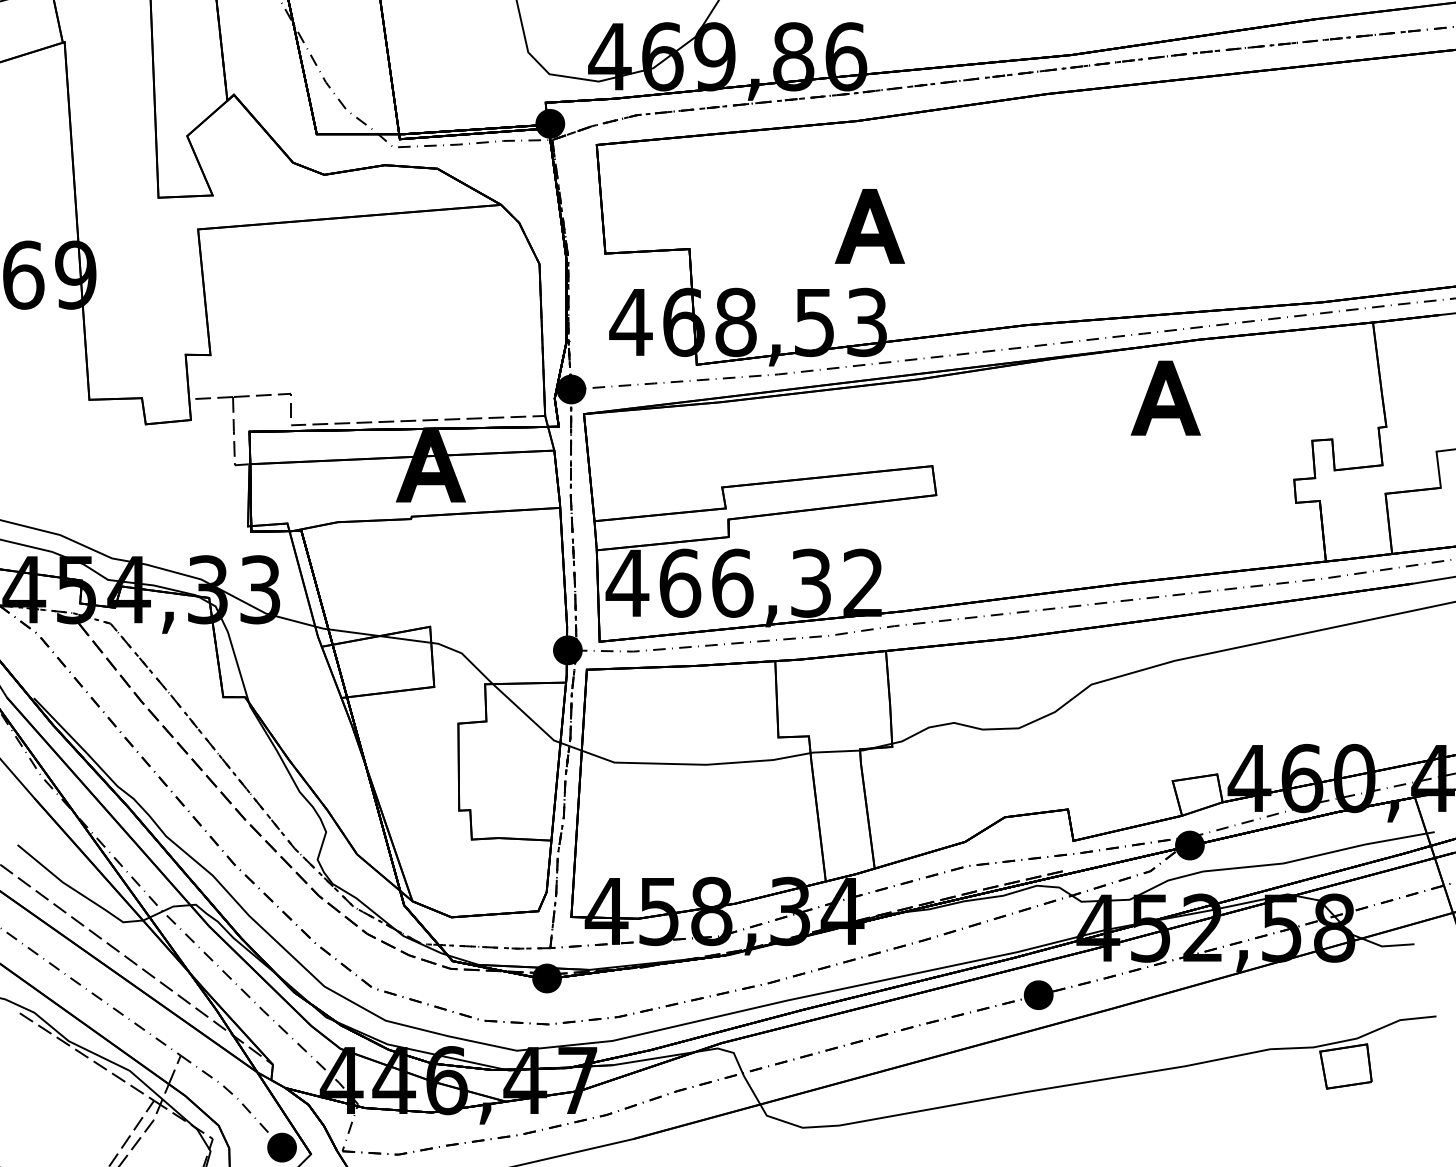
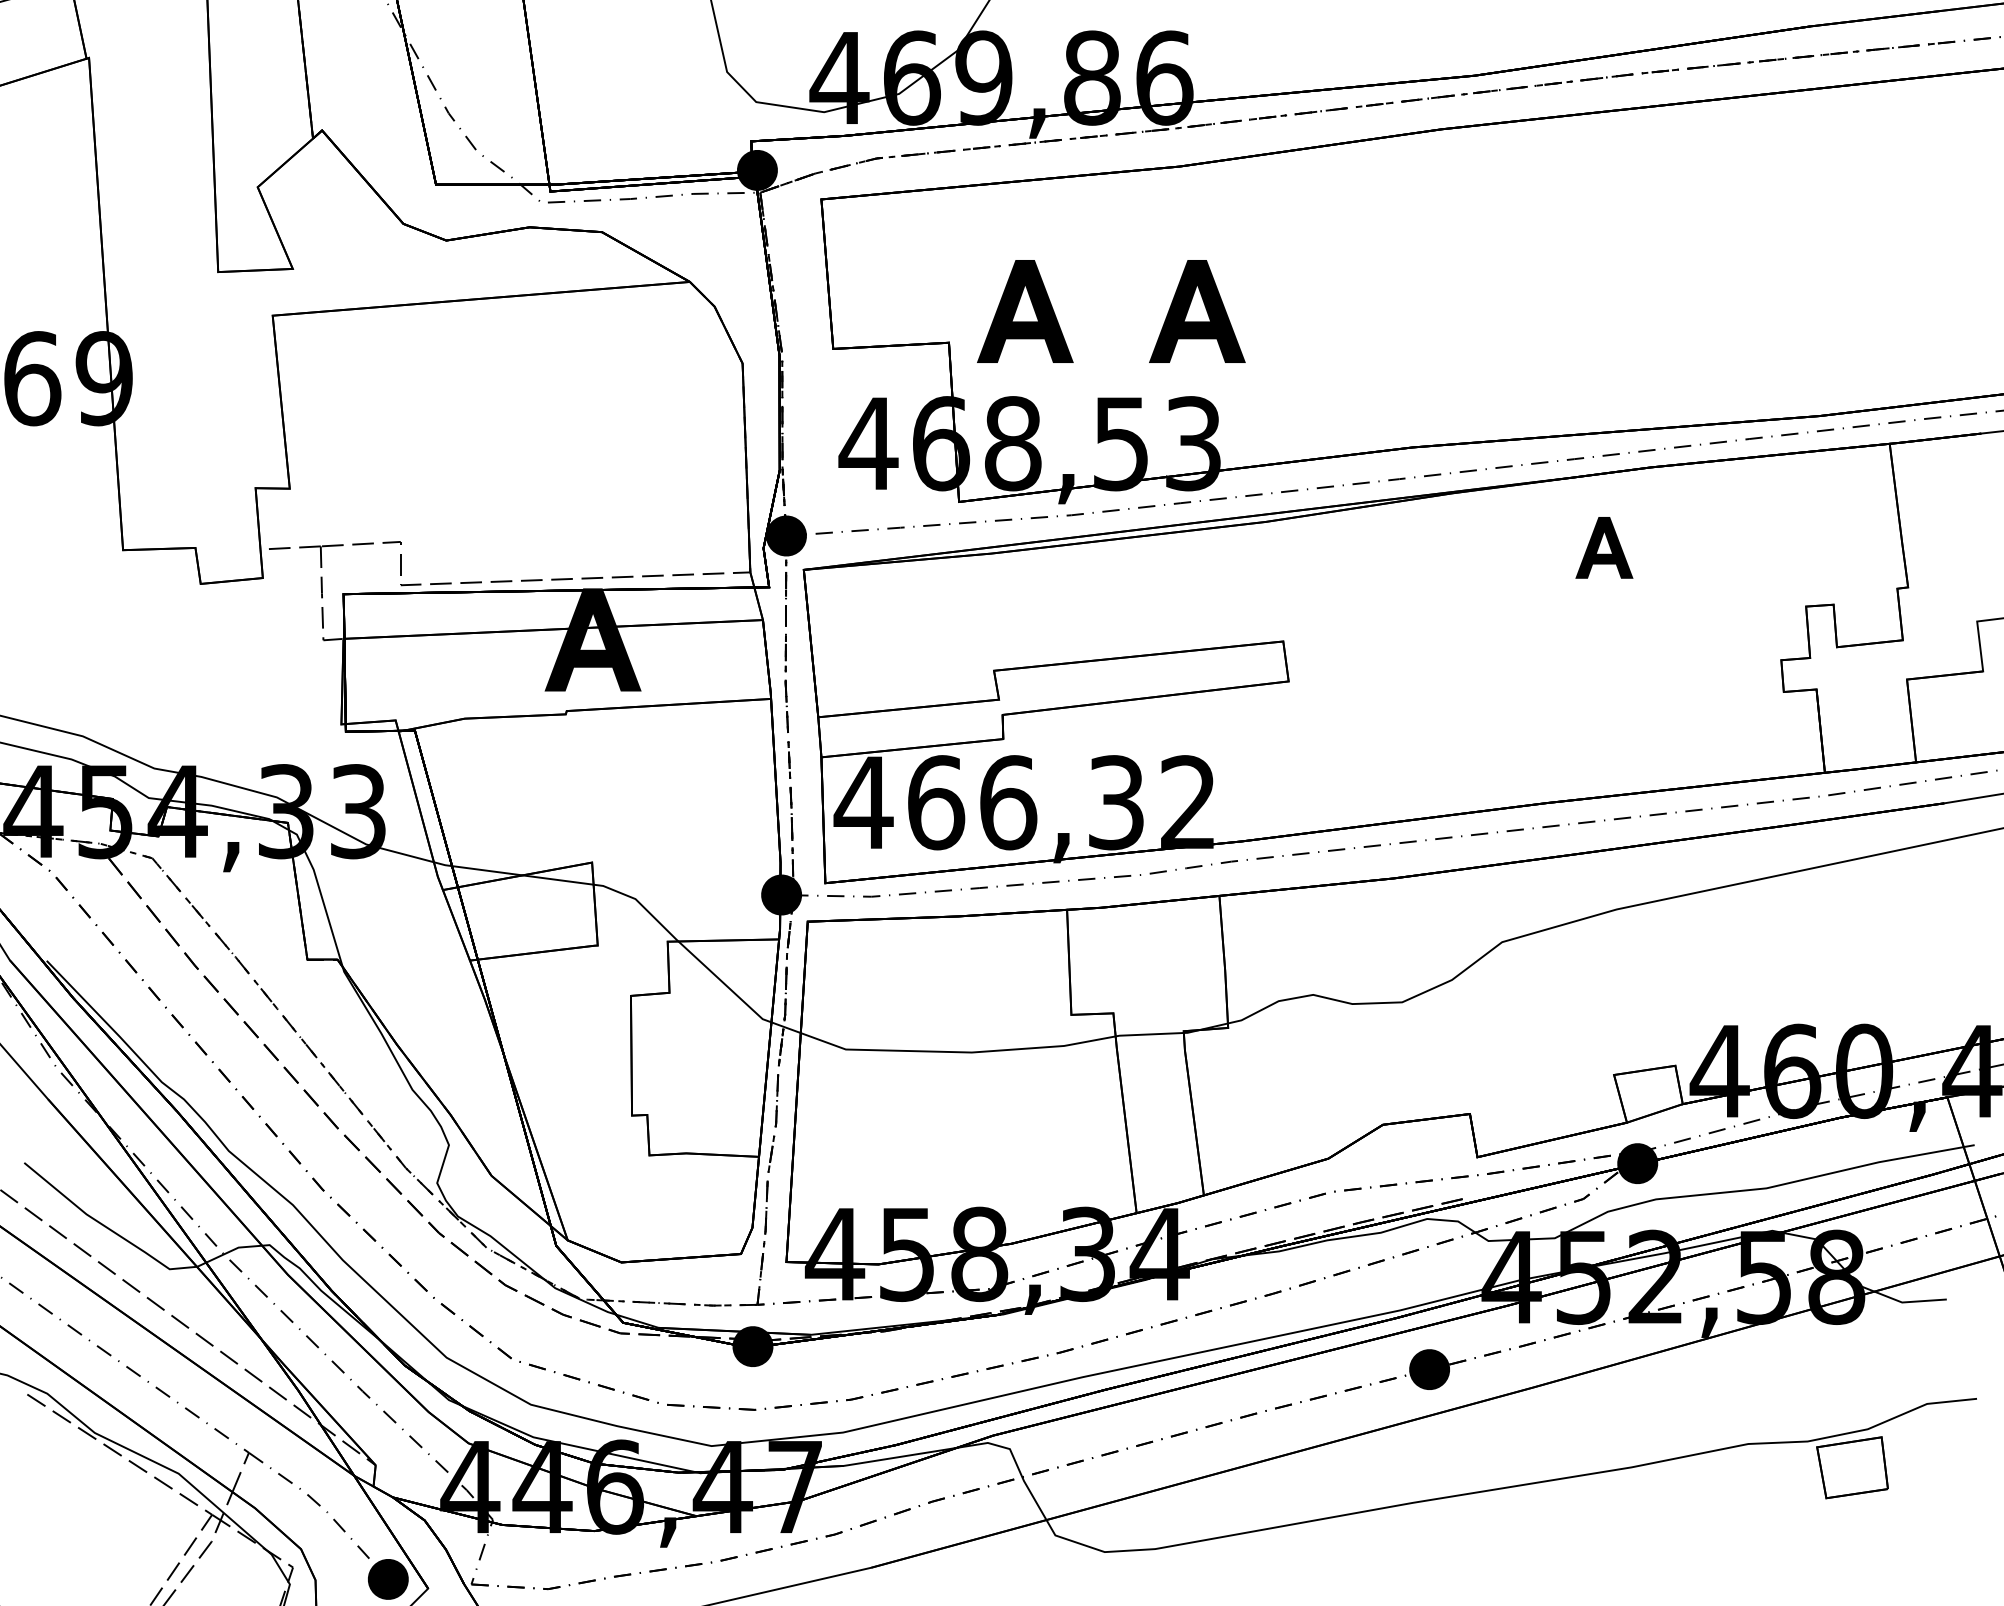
part: (744, 226) -> (1024, 311), added
part: (1165, 397) -> (1604, 547), size x0.6

